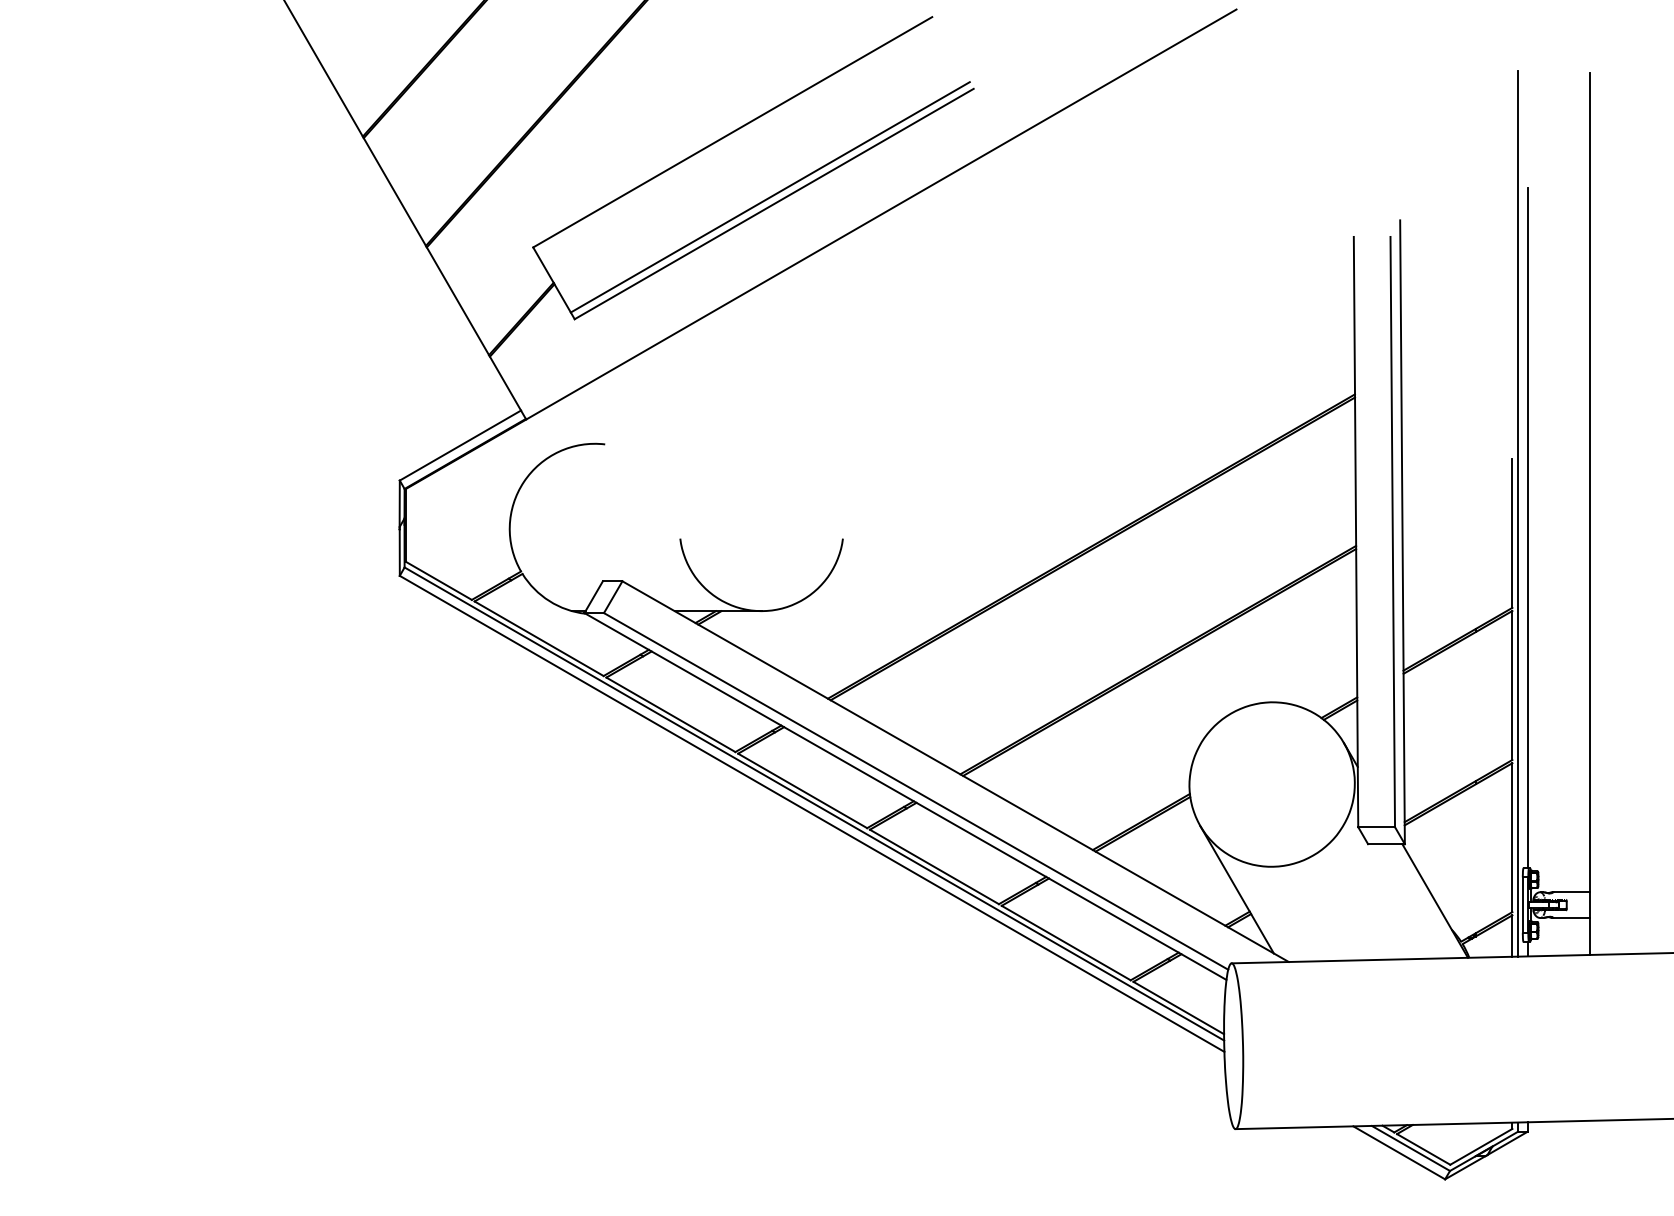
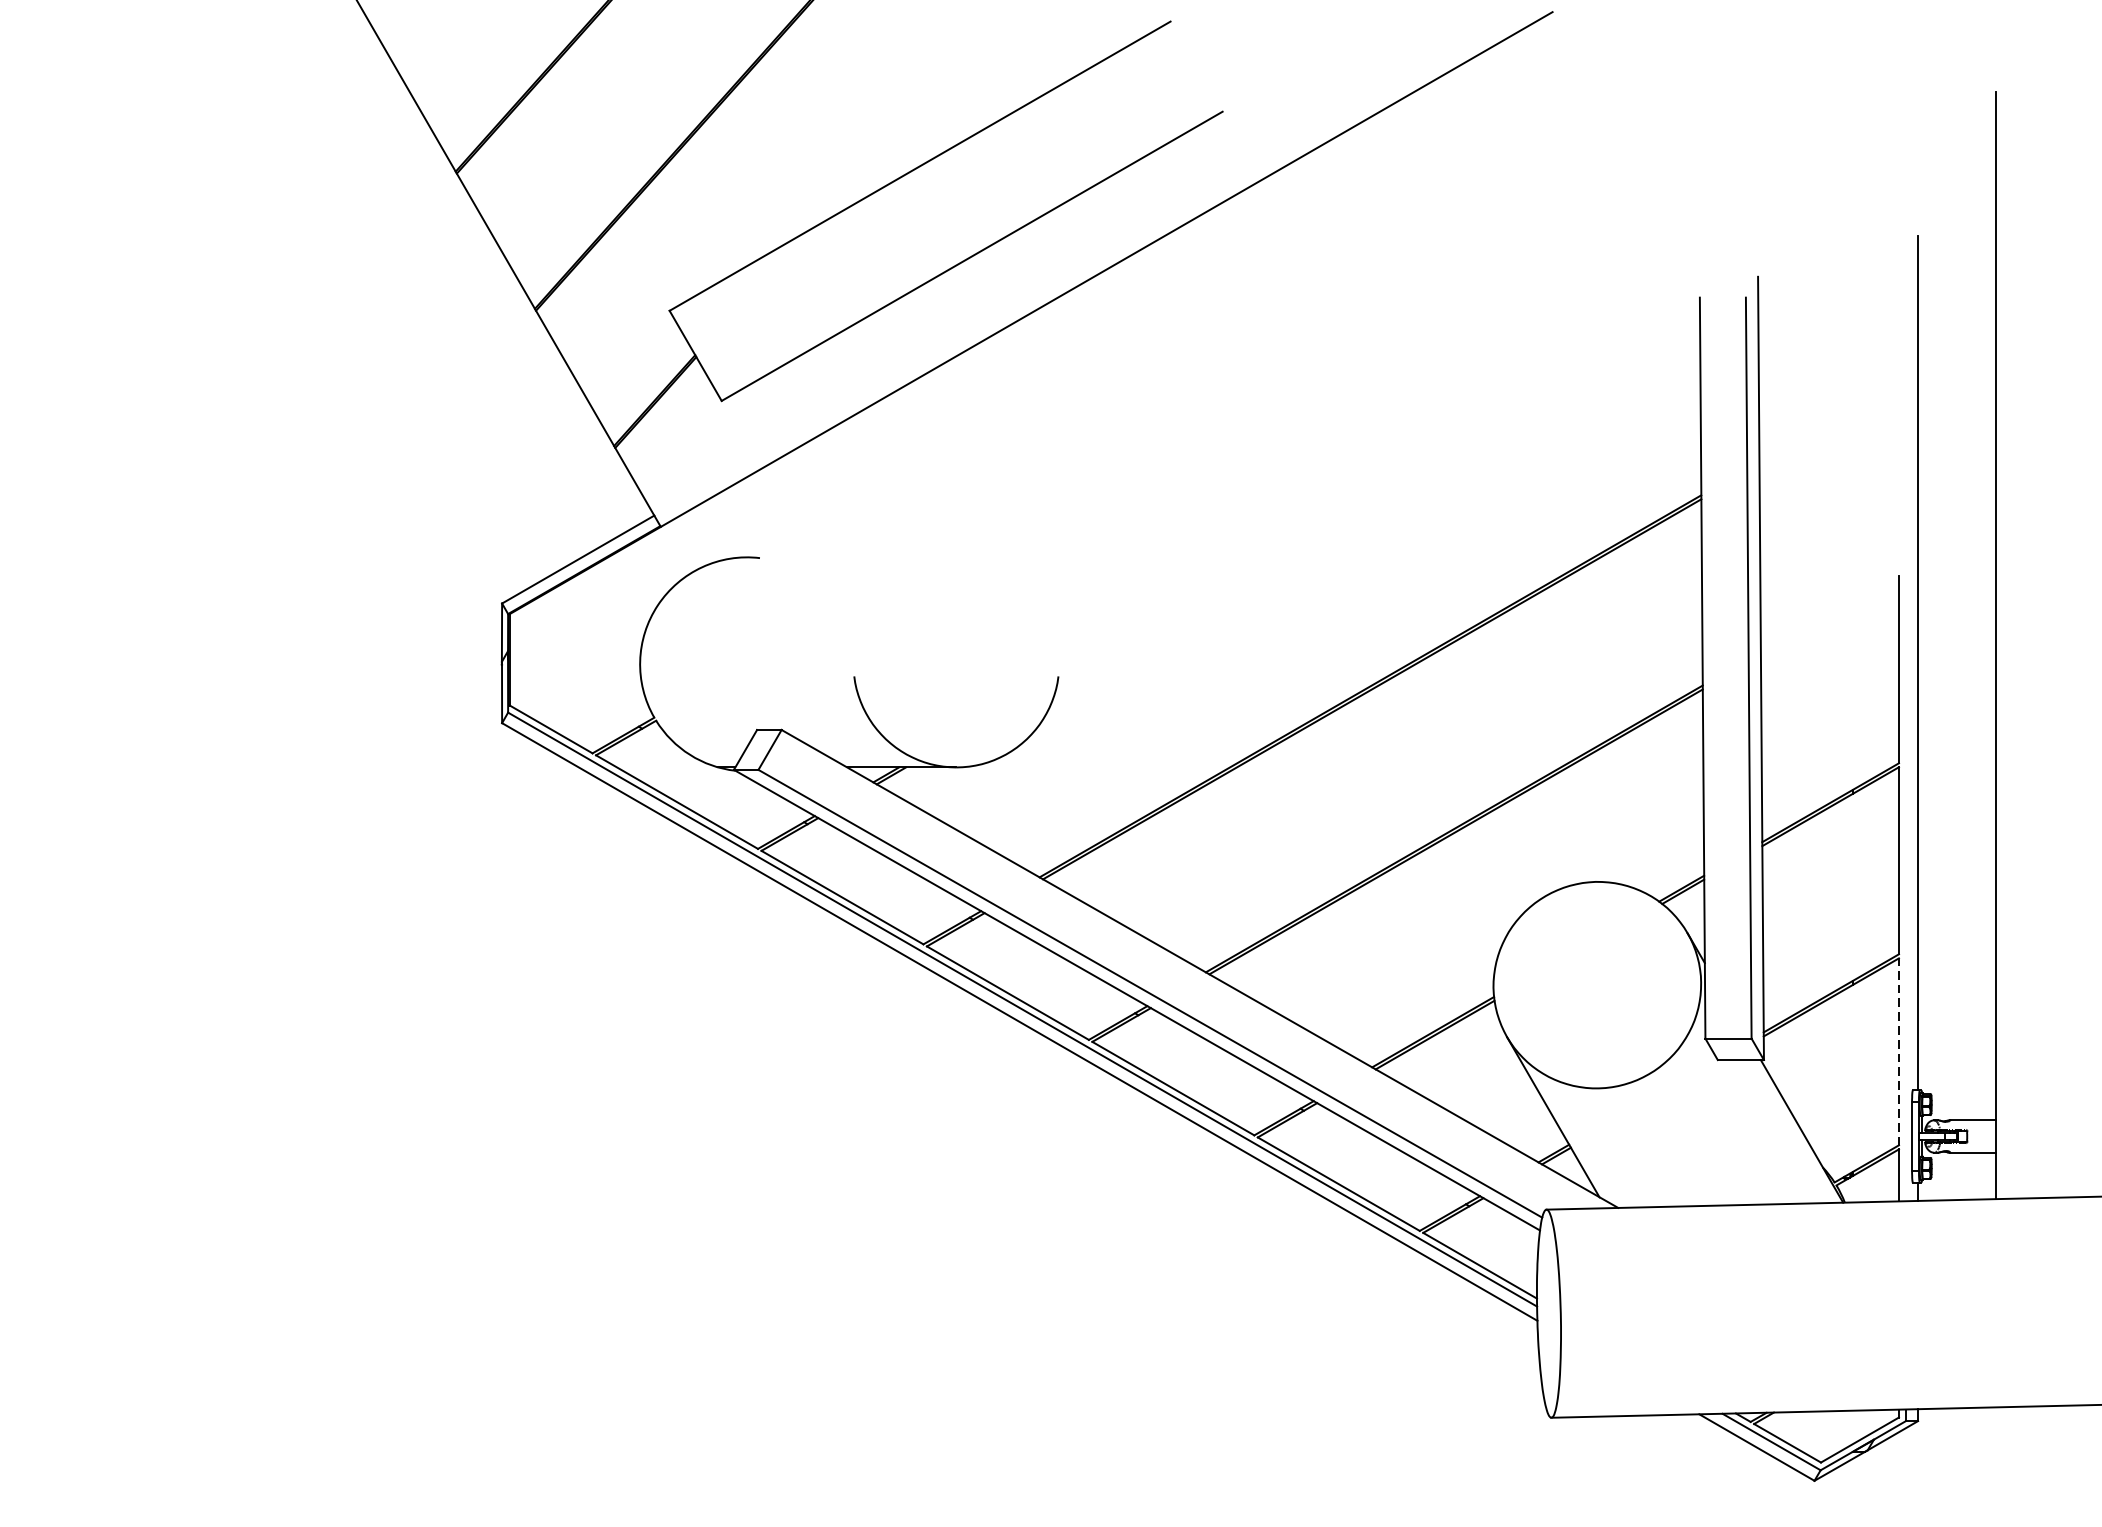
line: (769, 197) -> (966, 248), removed
line: (1517, 513) -> (1905, 644), removed
line: (1512, 837) -> (1899, 1051), solid -> dashed

